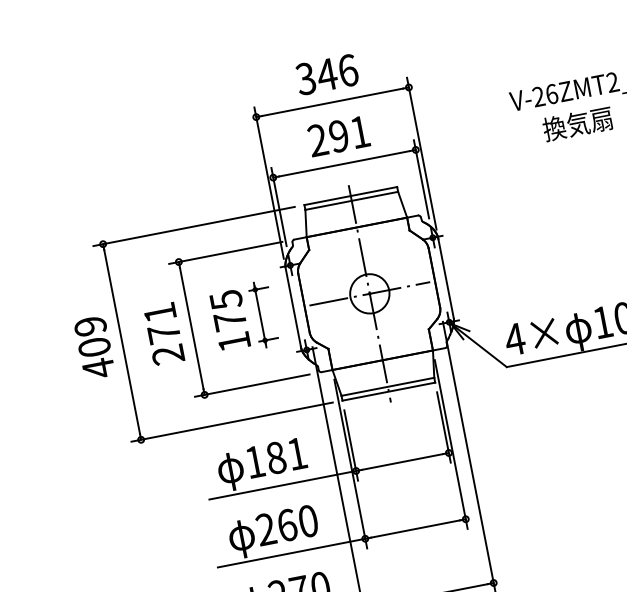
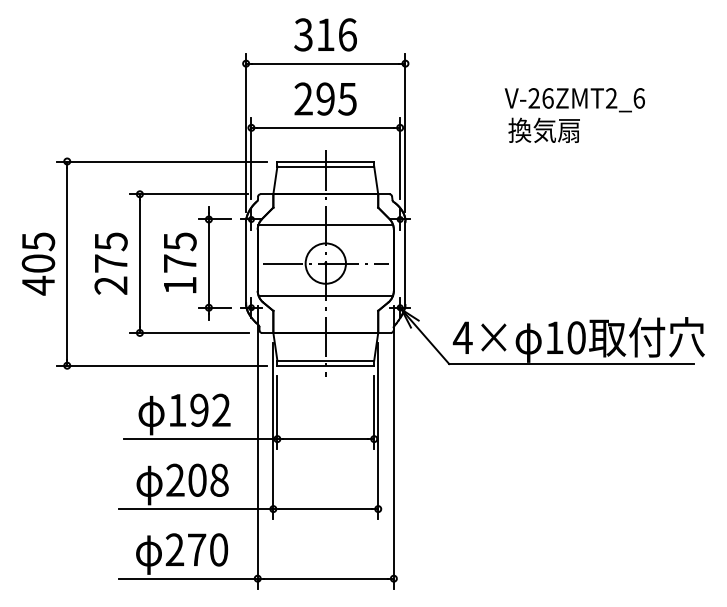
text: (326, 74) -> (325, 34), 346 -> 316
text: (576, 123) -> (543, 129), moved
text: (360, 132) -> (347, 99), 291 -> 295
line: (362, 257) -> (325, 225), added
text: (160, 312) -> (111, 241), 271 -> 275
part: (263, 314) -> (214, 263), size x1.67
line: (375, 324) -> (325, 295), added
text: (90, 326) -> (38, 241), 409 -> 405
text: (286, 455) -> (210, 409), 181 -> 192
text: (297, 522) -> (208, 479), 260 -> 208

